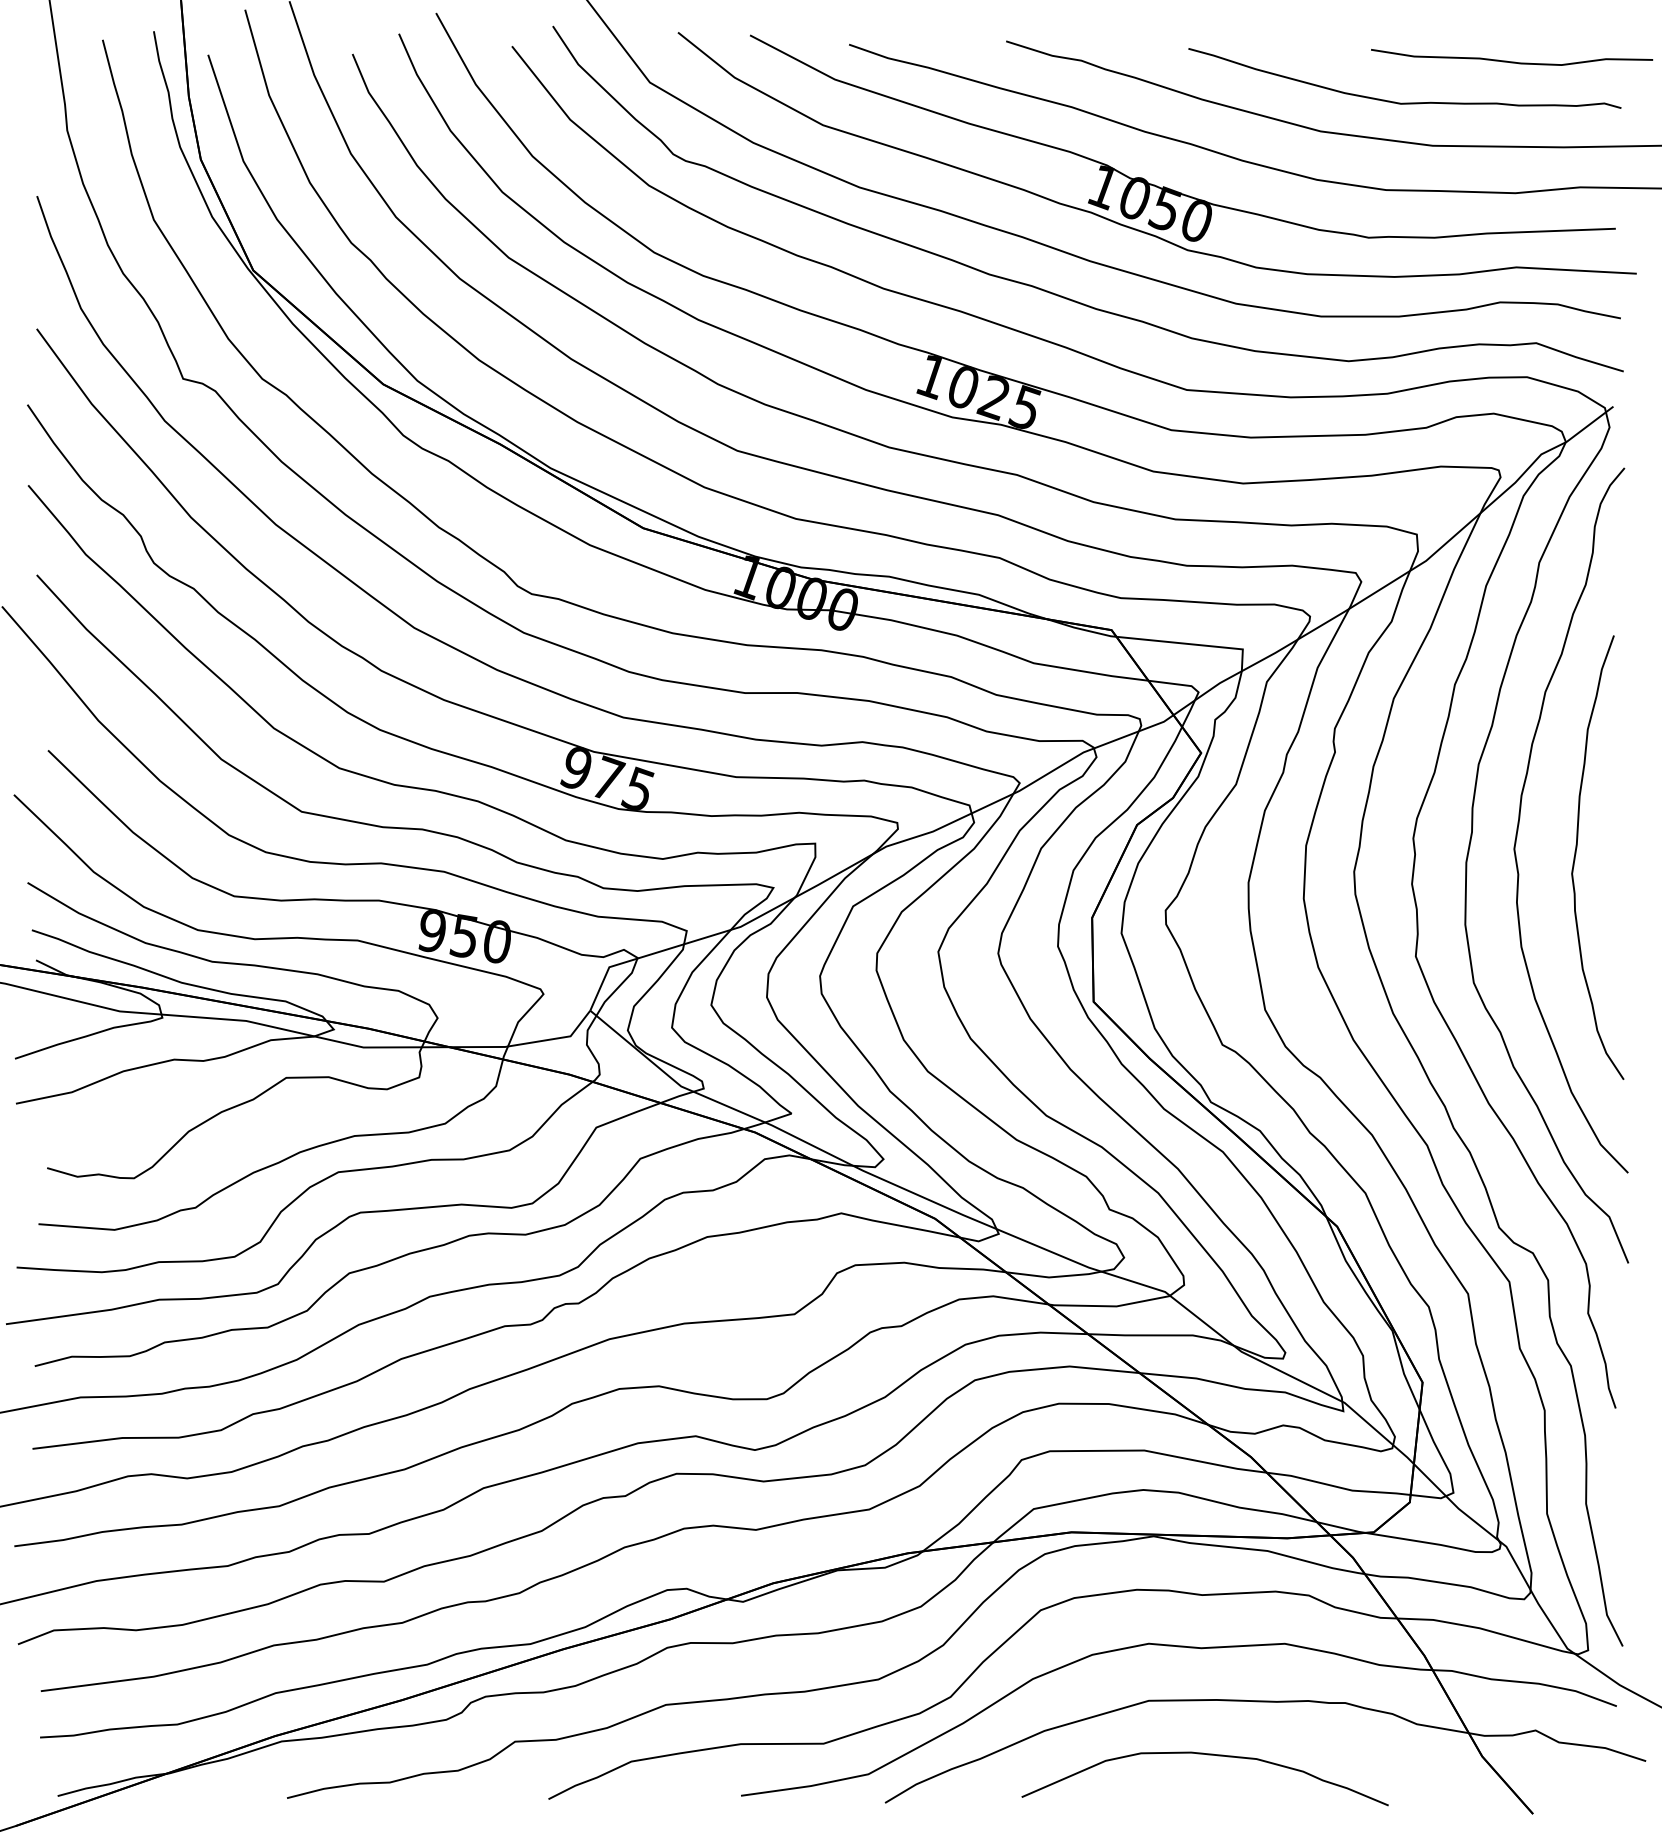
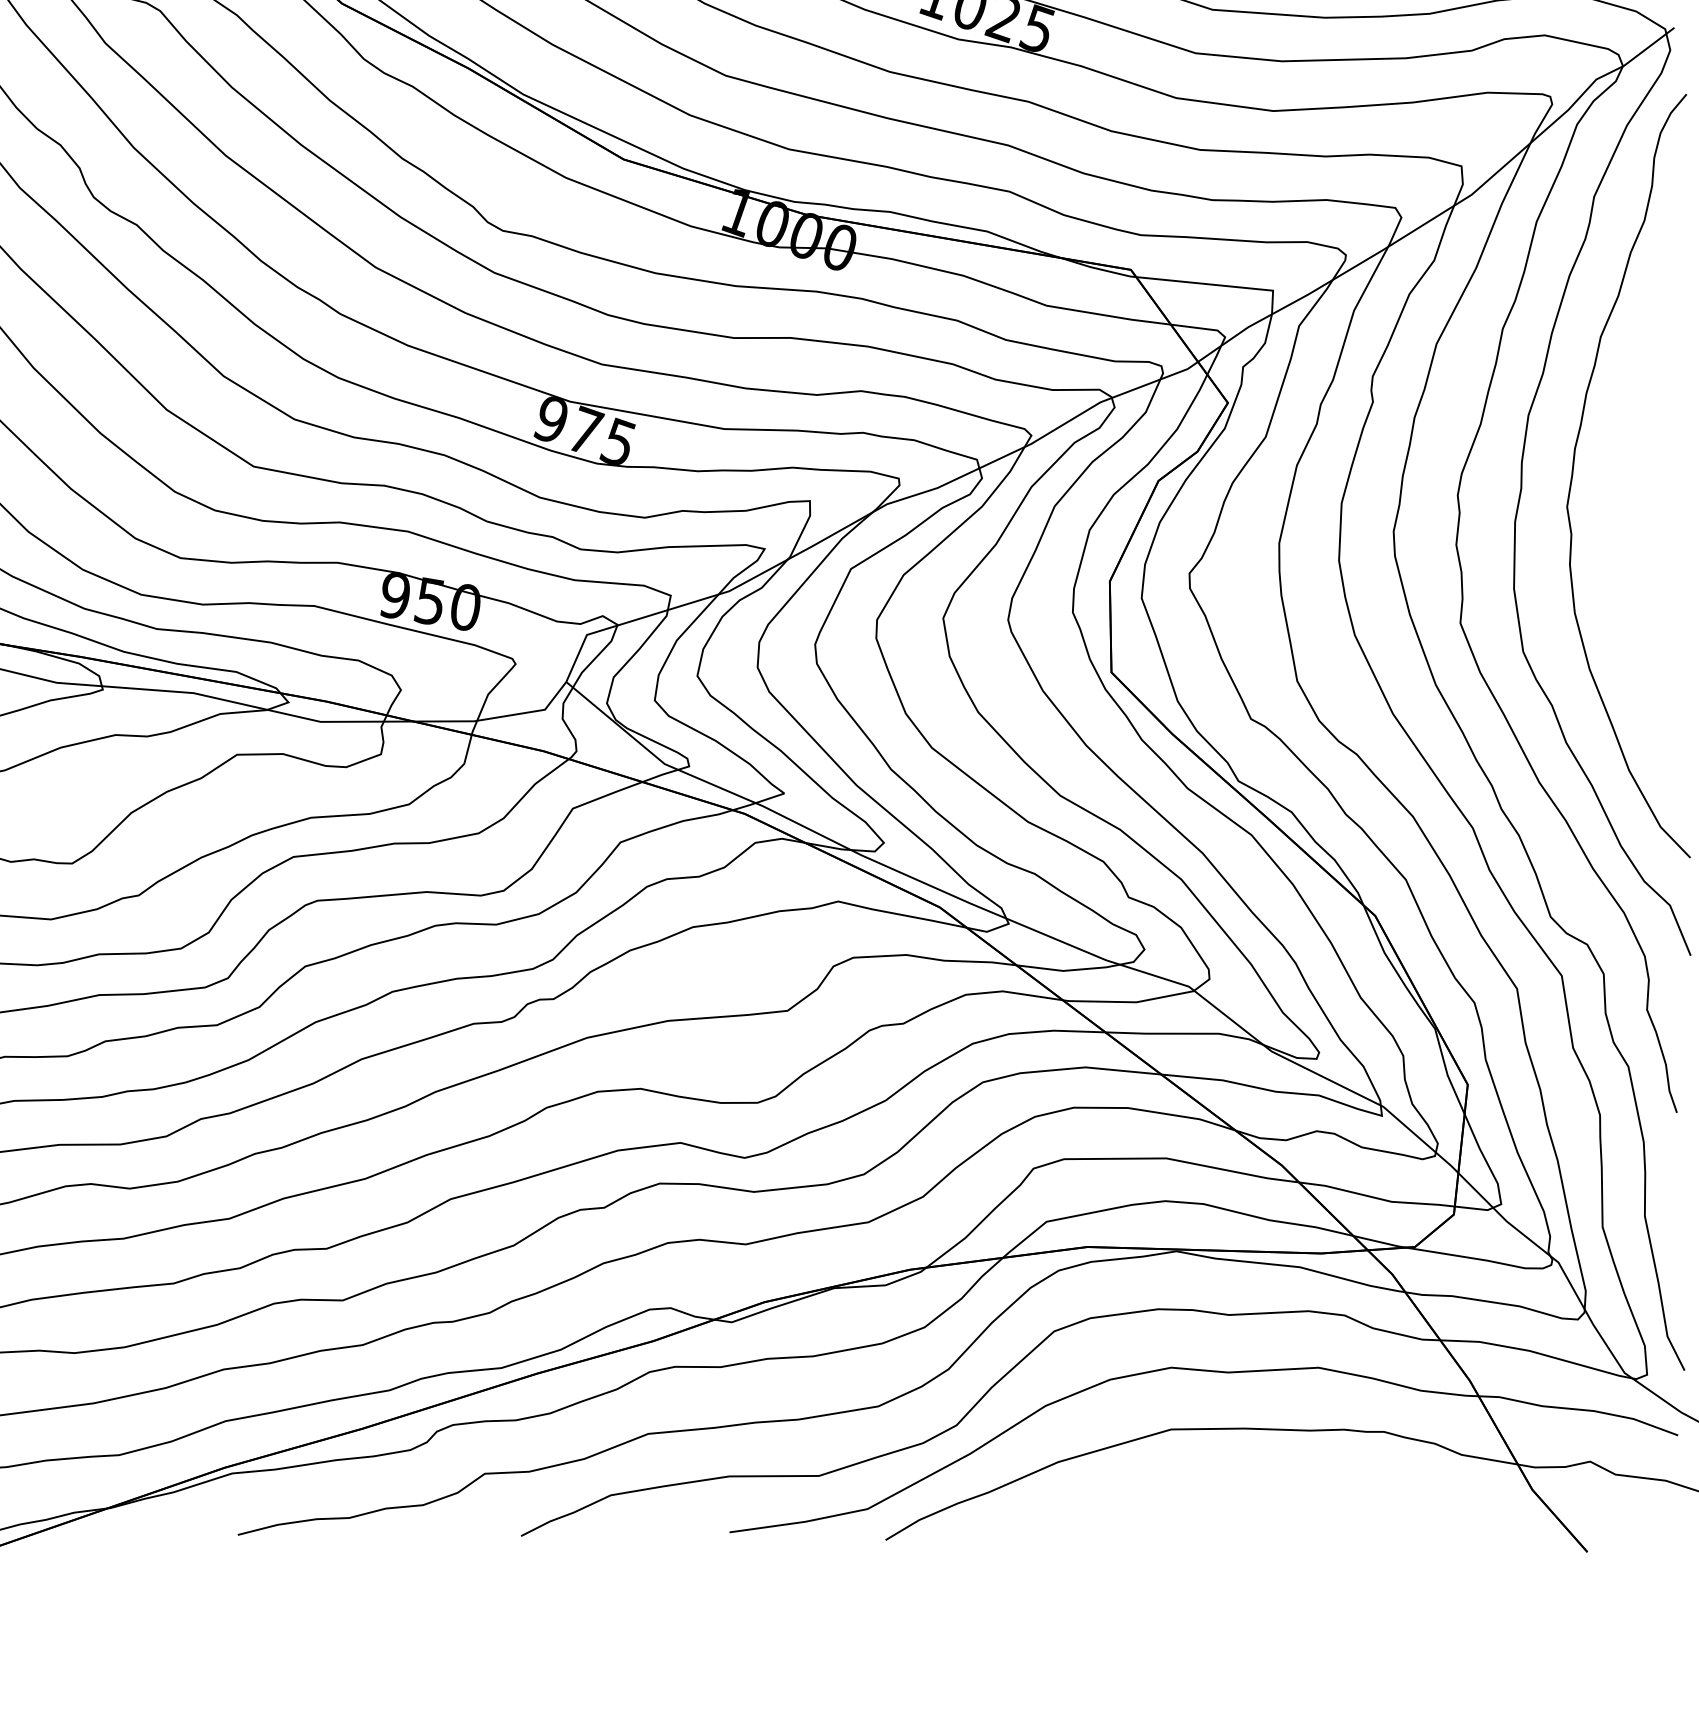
curve: (1576, 854) -> (1634, 512), removed
curve: (1207, 1755) -> (1234, 1488), removed

